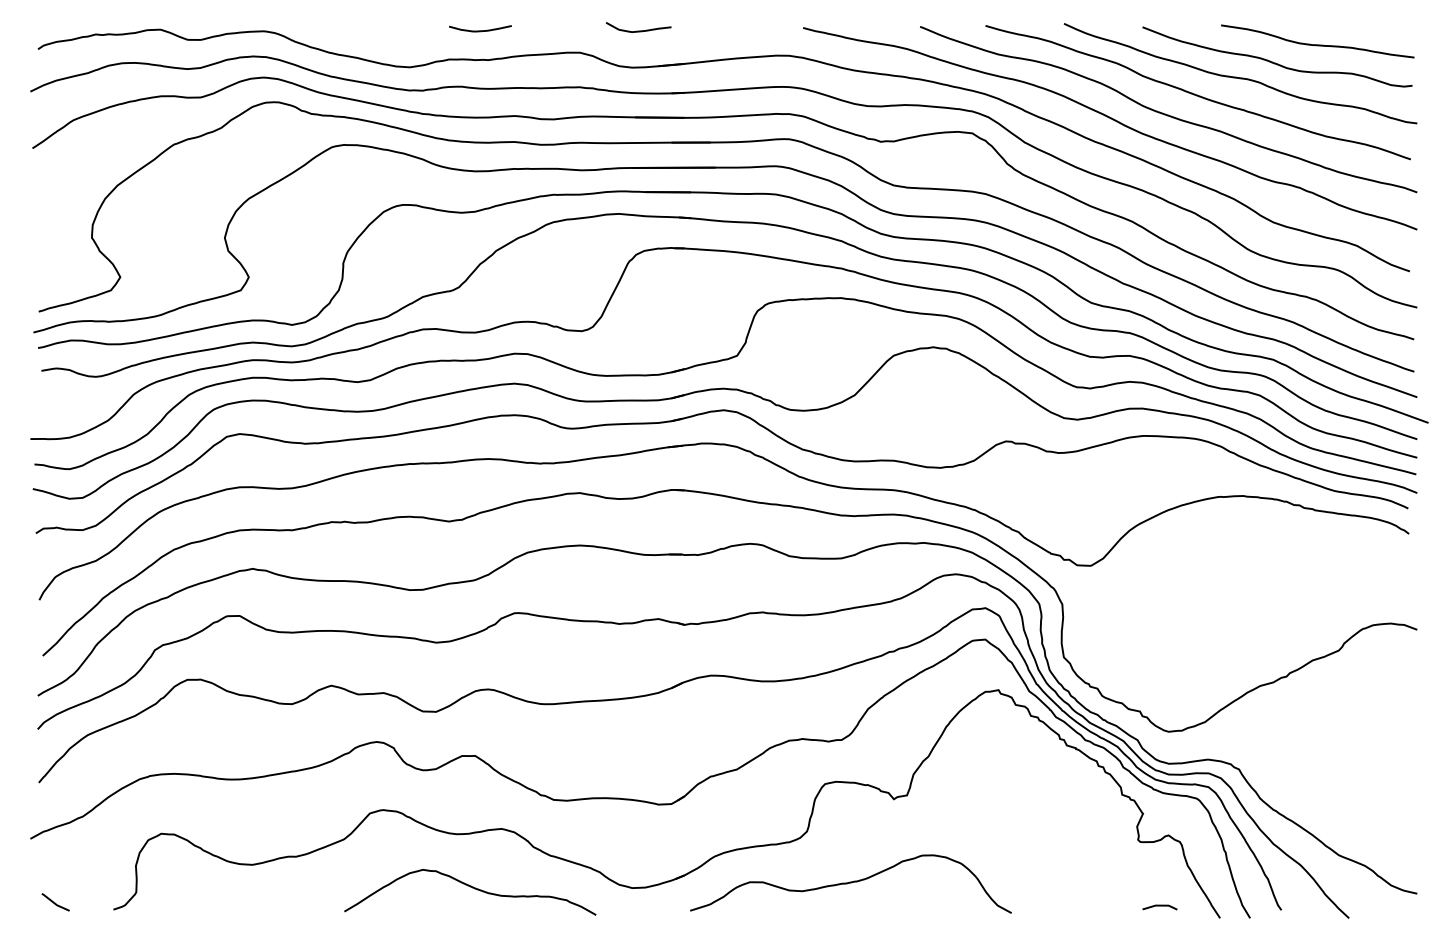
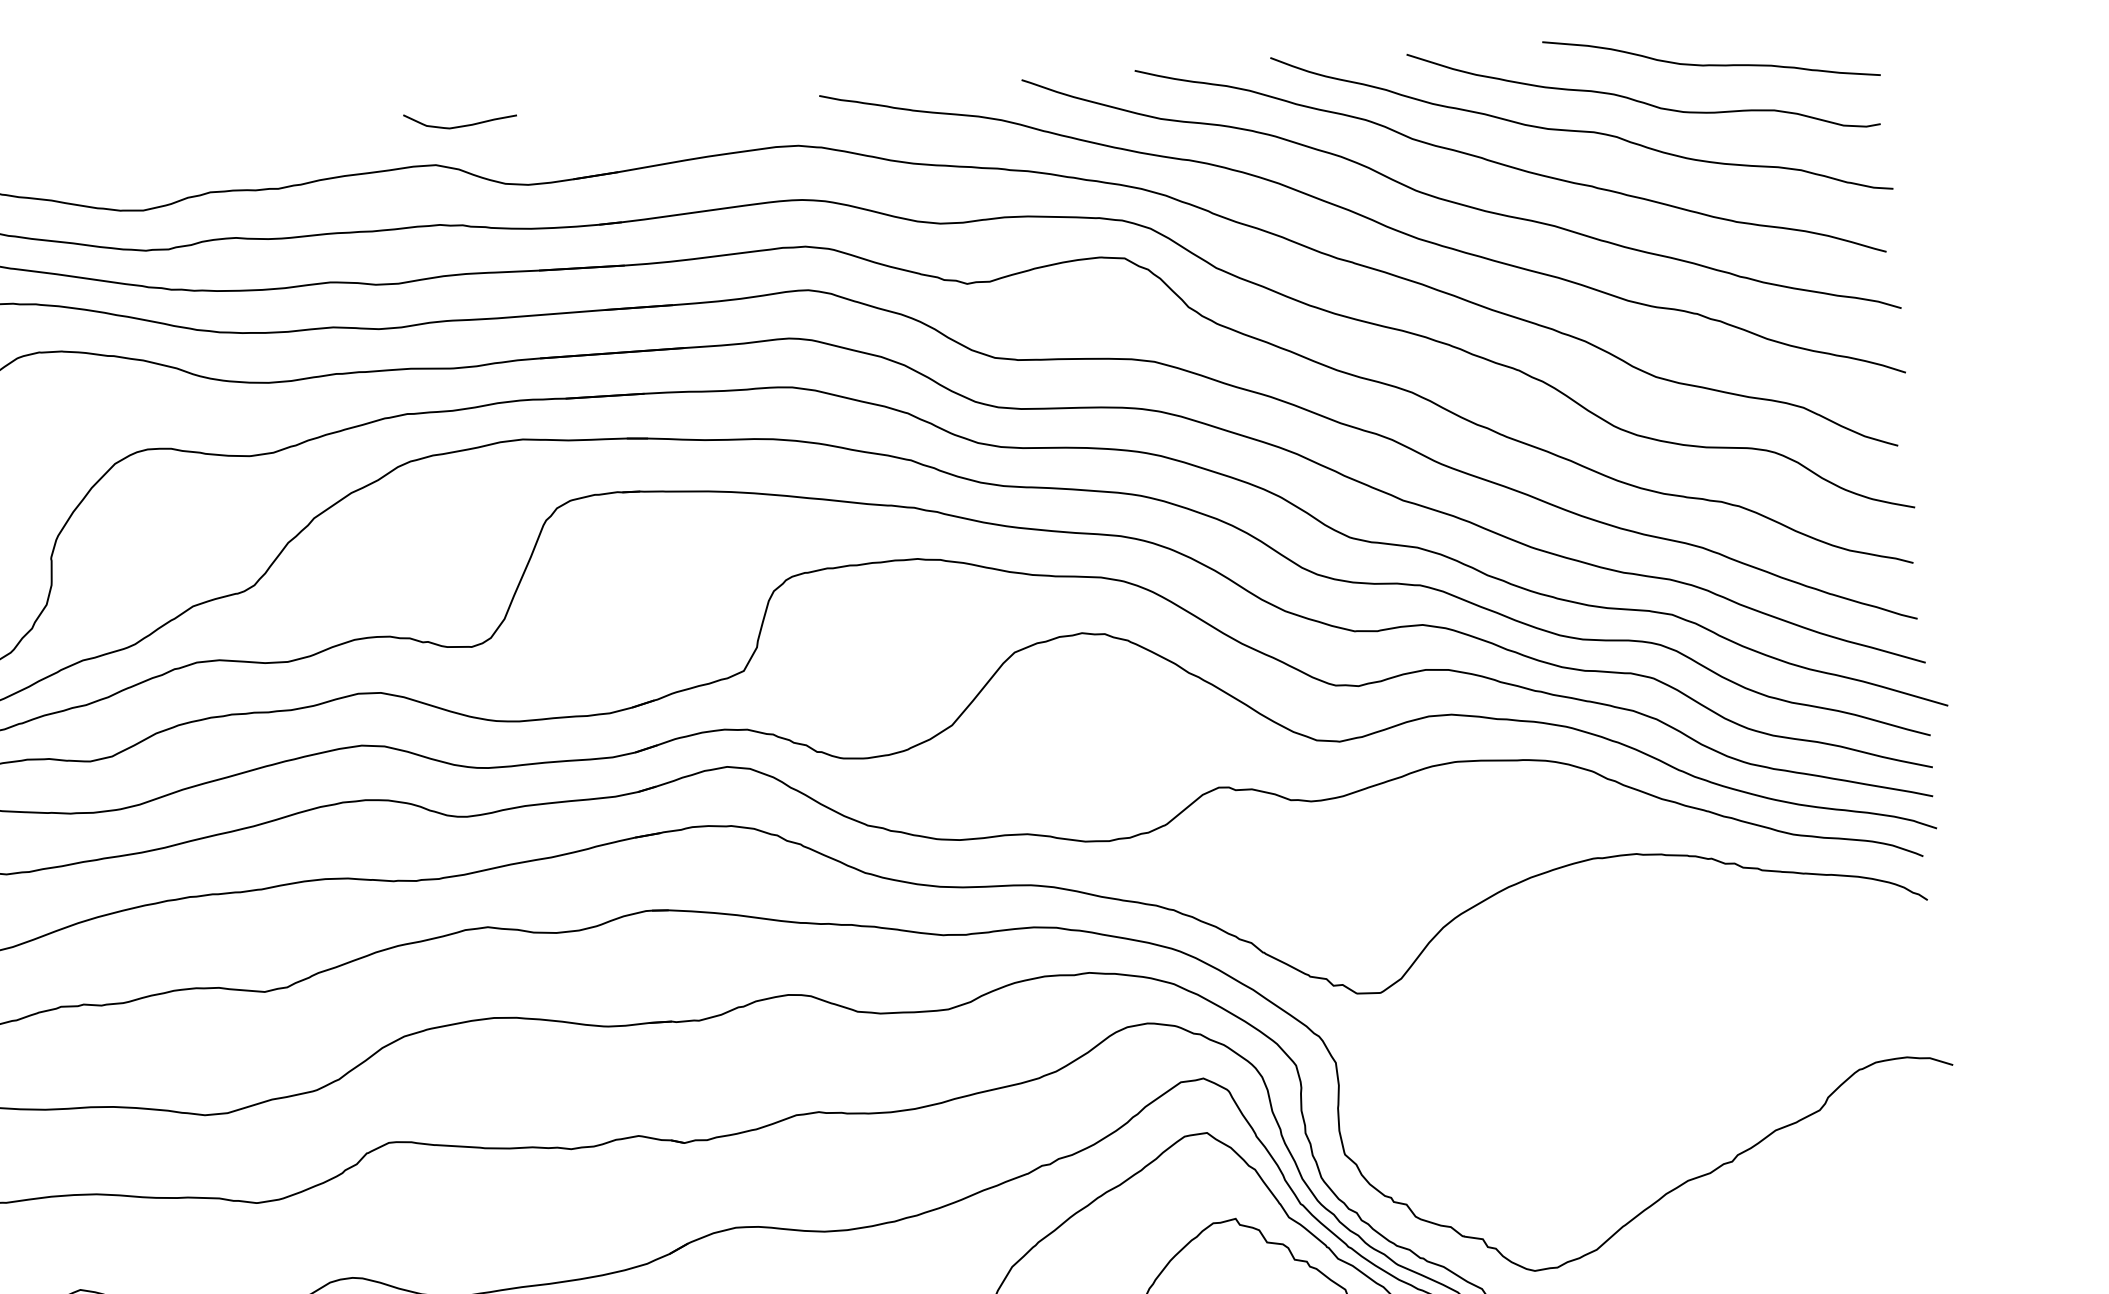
curve: (480, 30) -> (261, 138), removed
curve: (638, 30) -> (460, 124), moved

